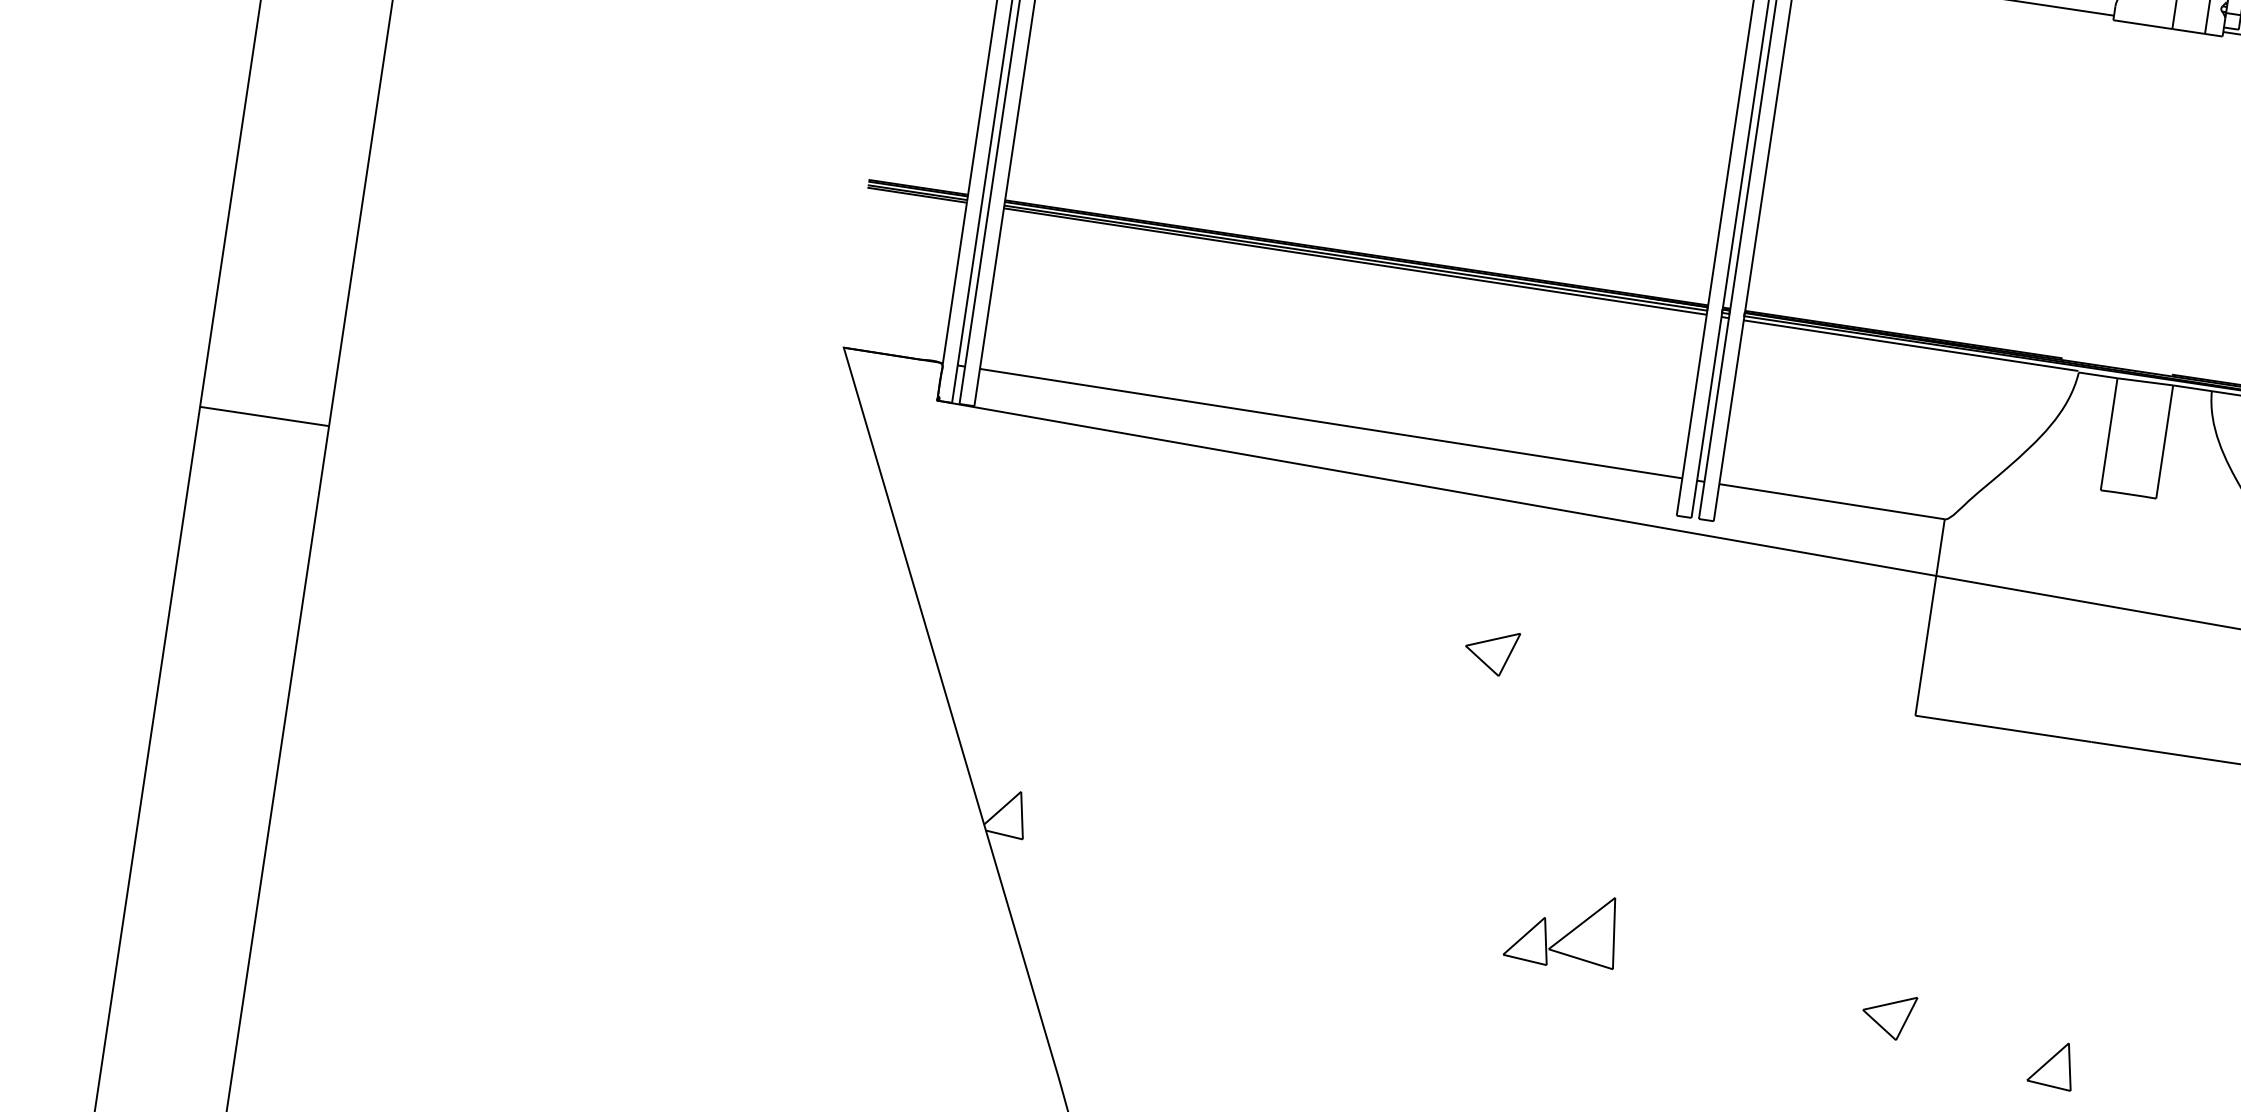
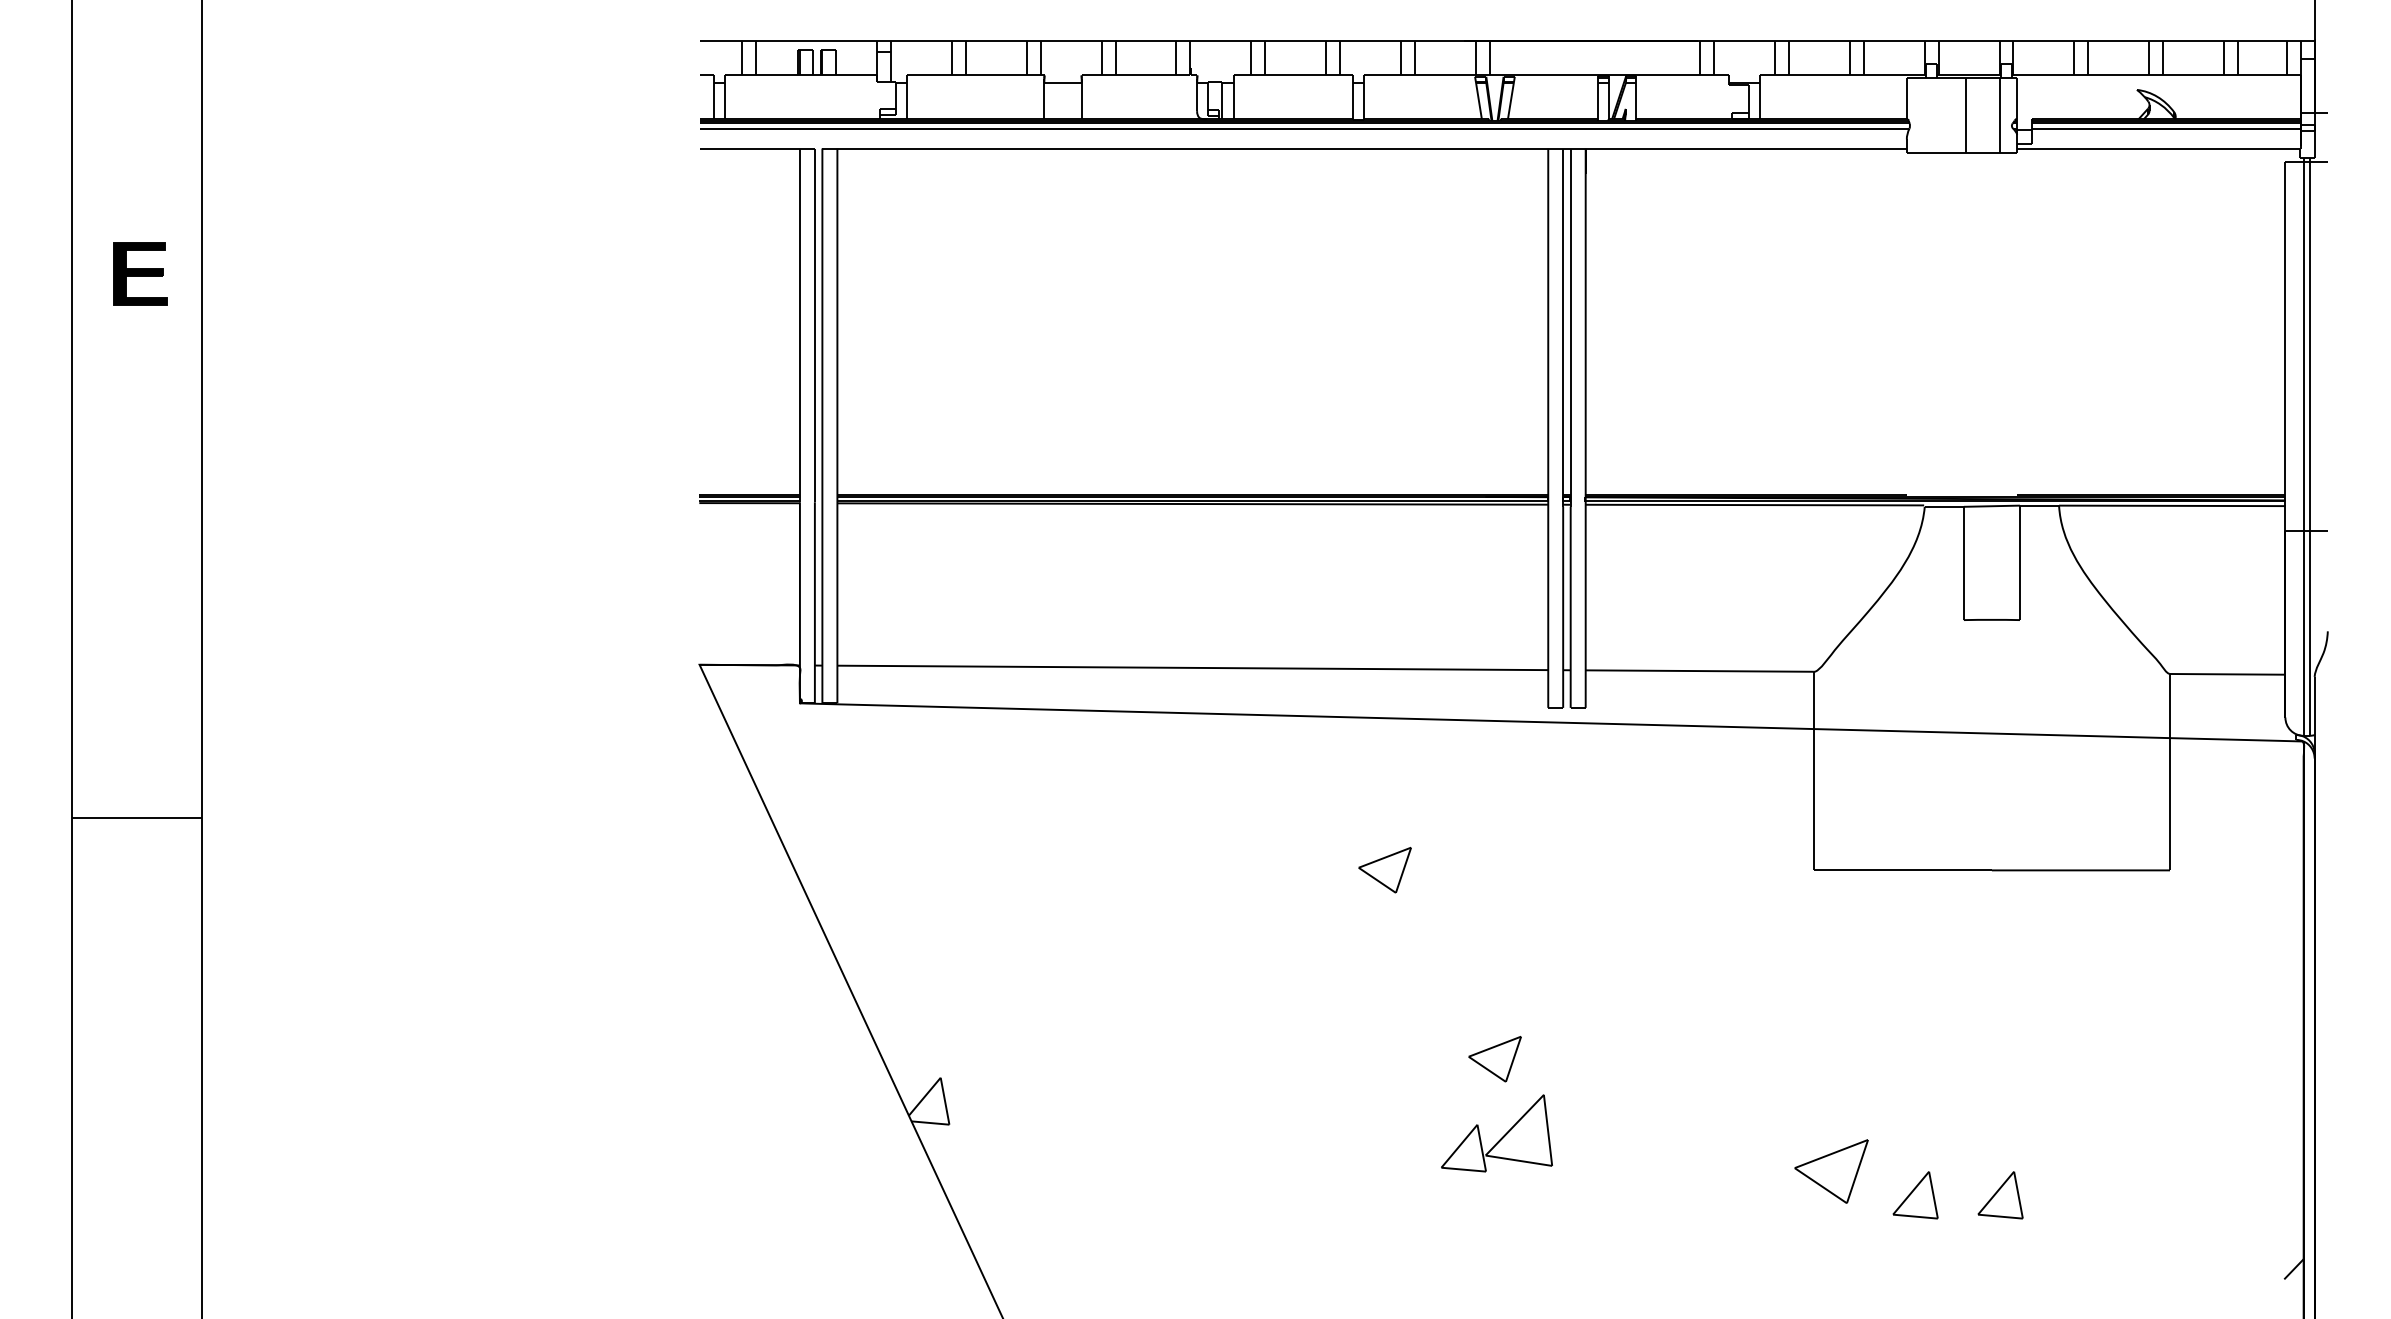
part: (1571, 855) -> (1494, 1059), added
part: (1888, 1016) -> (1831, 1171), size x1.4
part: (1967, 1052) -> (1915, 1195), added

